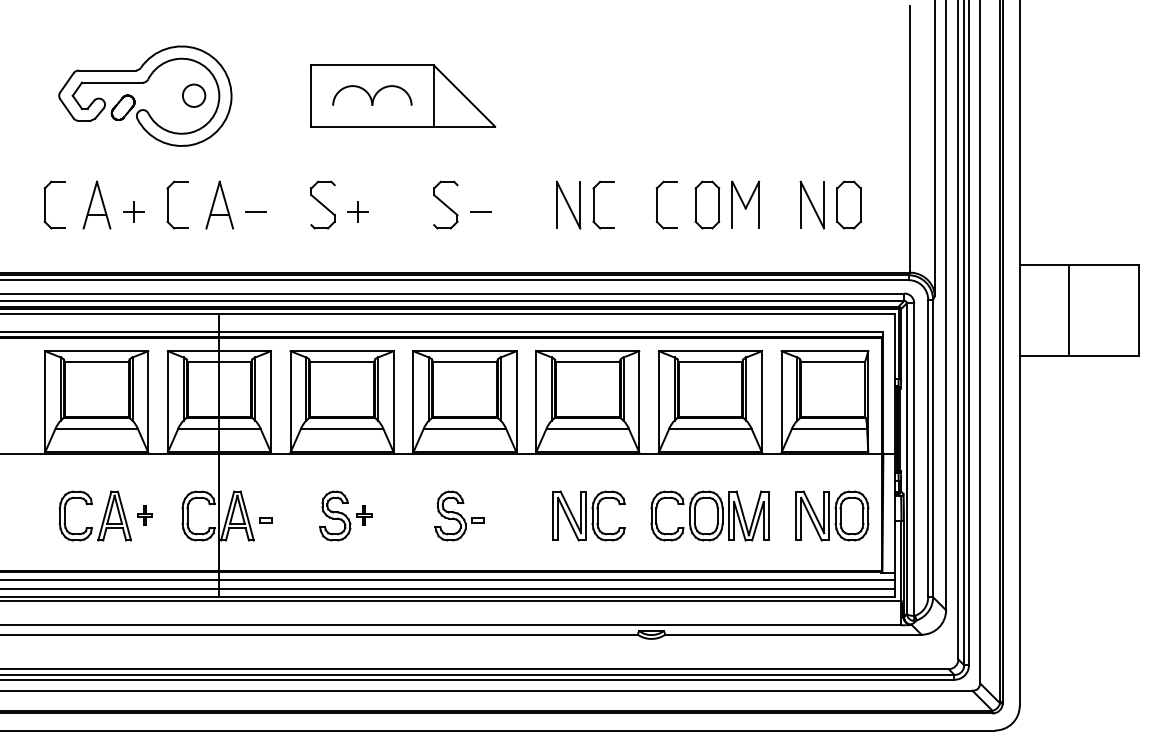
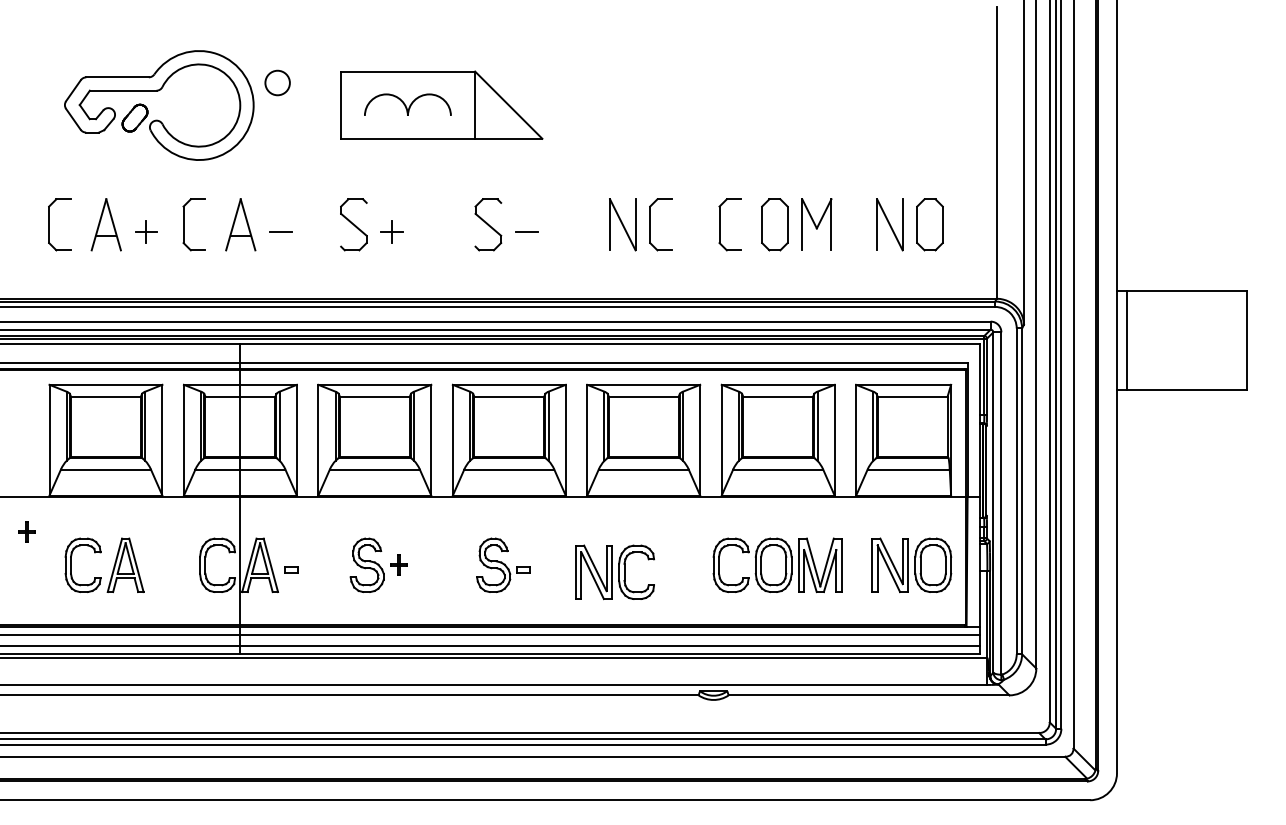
circle: (193, 95) -> (277, 82), moved
line: (1068, 310) -> (1126, 340), moved
part: (144, 515) -> (26, 531), moved
part: (588, 516) -> (614, 572), moved

